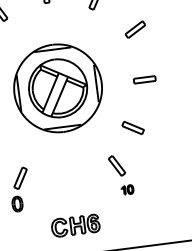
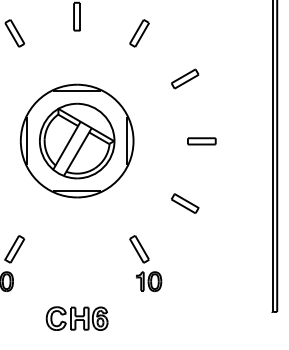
part: (144, 79) -> (201, 141), moved
part: (133, 127) -> (185, 203), moved
part: (127, 189) -> (149, 281), size x1.67

